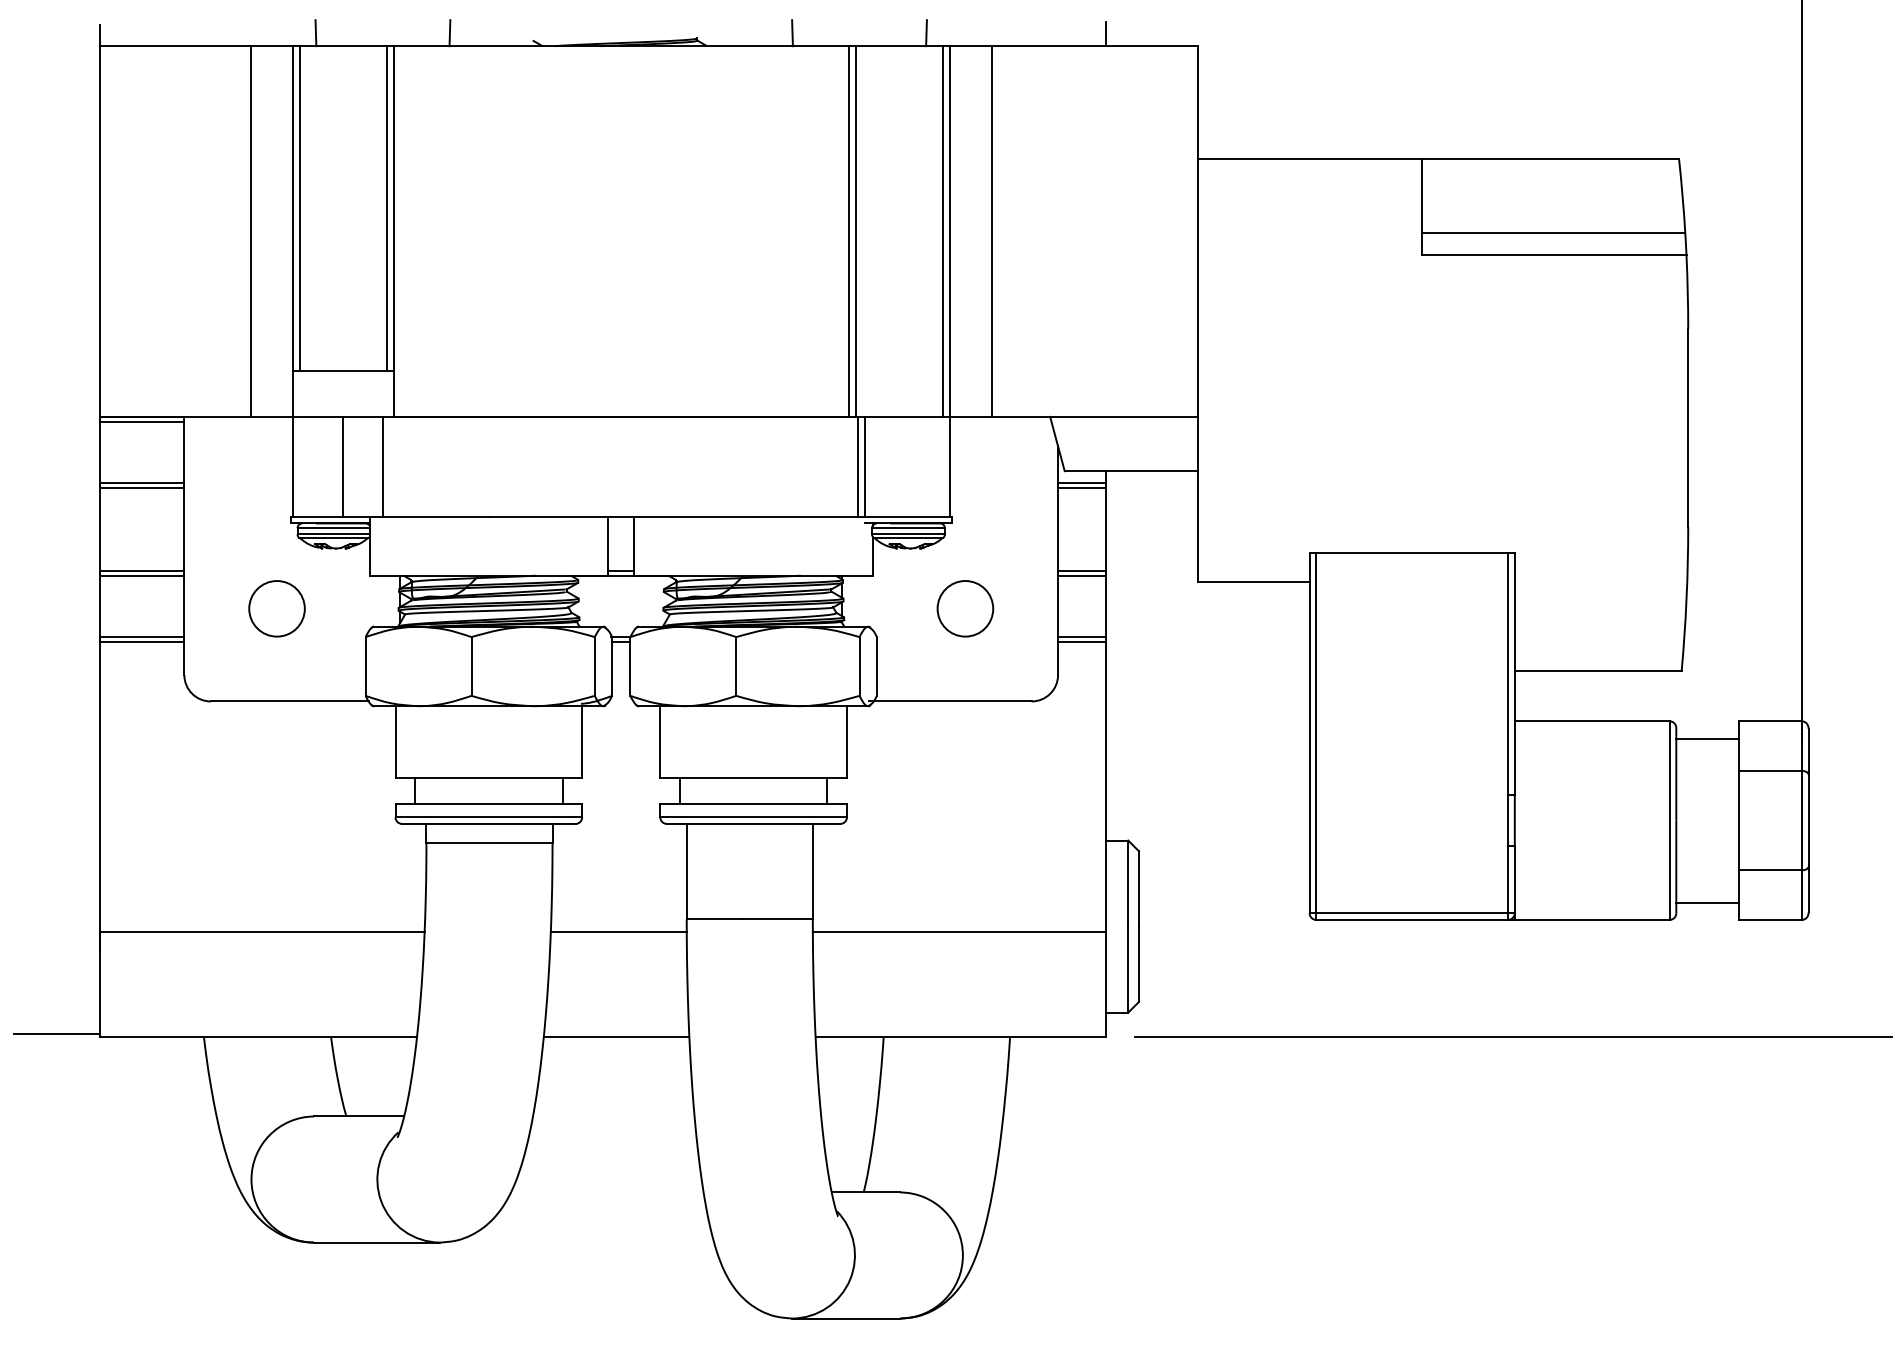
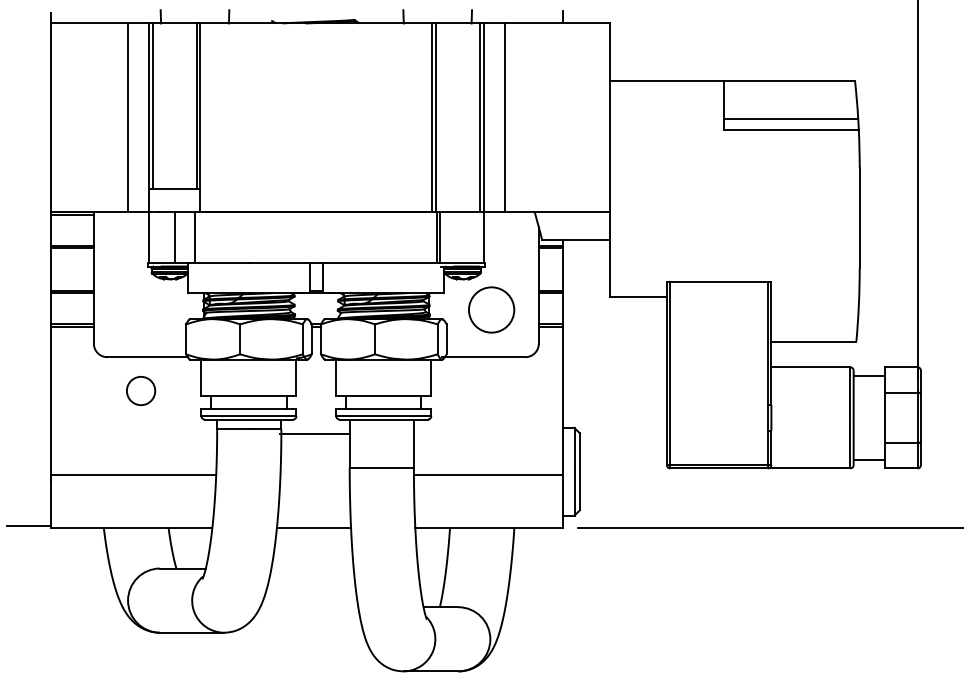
circle: (277, 607) -> (141, 390), moved
circle: (965, 607) -> (491, 309), size x1.6
line: (617, 931) -> (314, 433), moved

